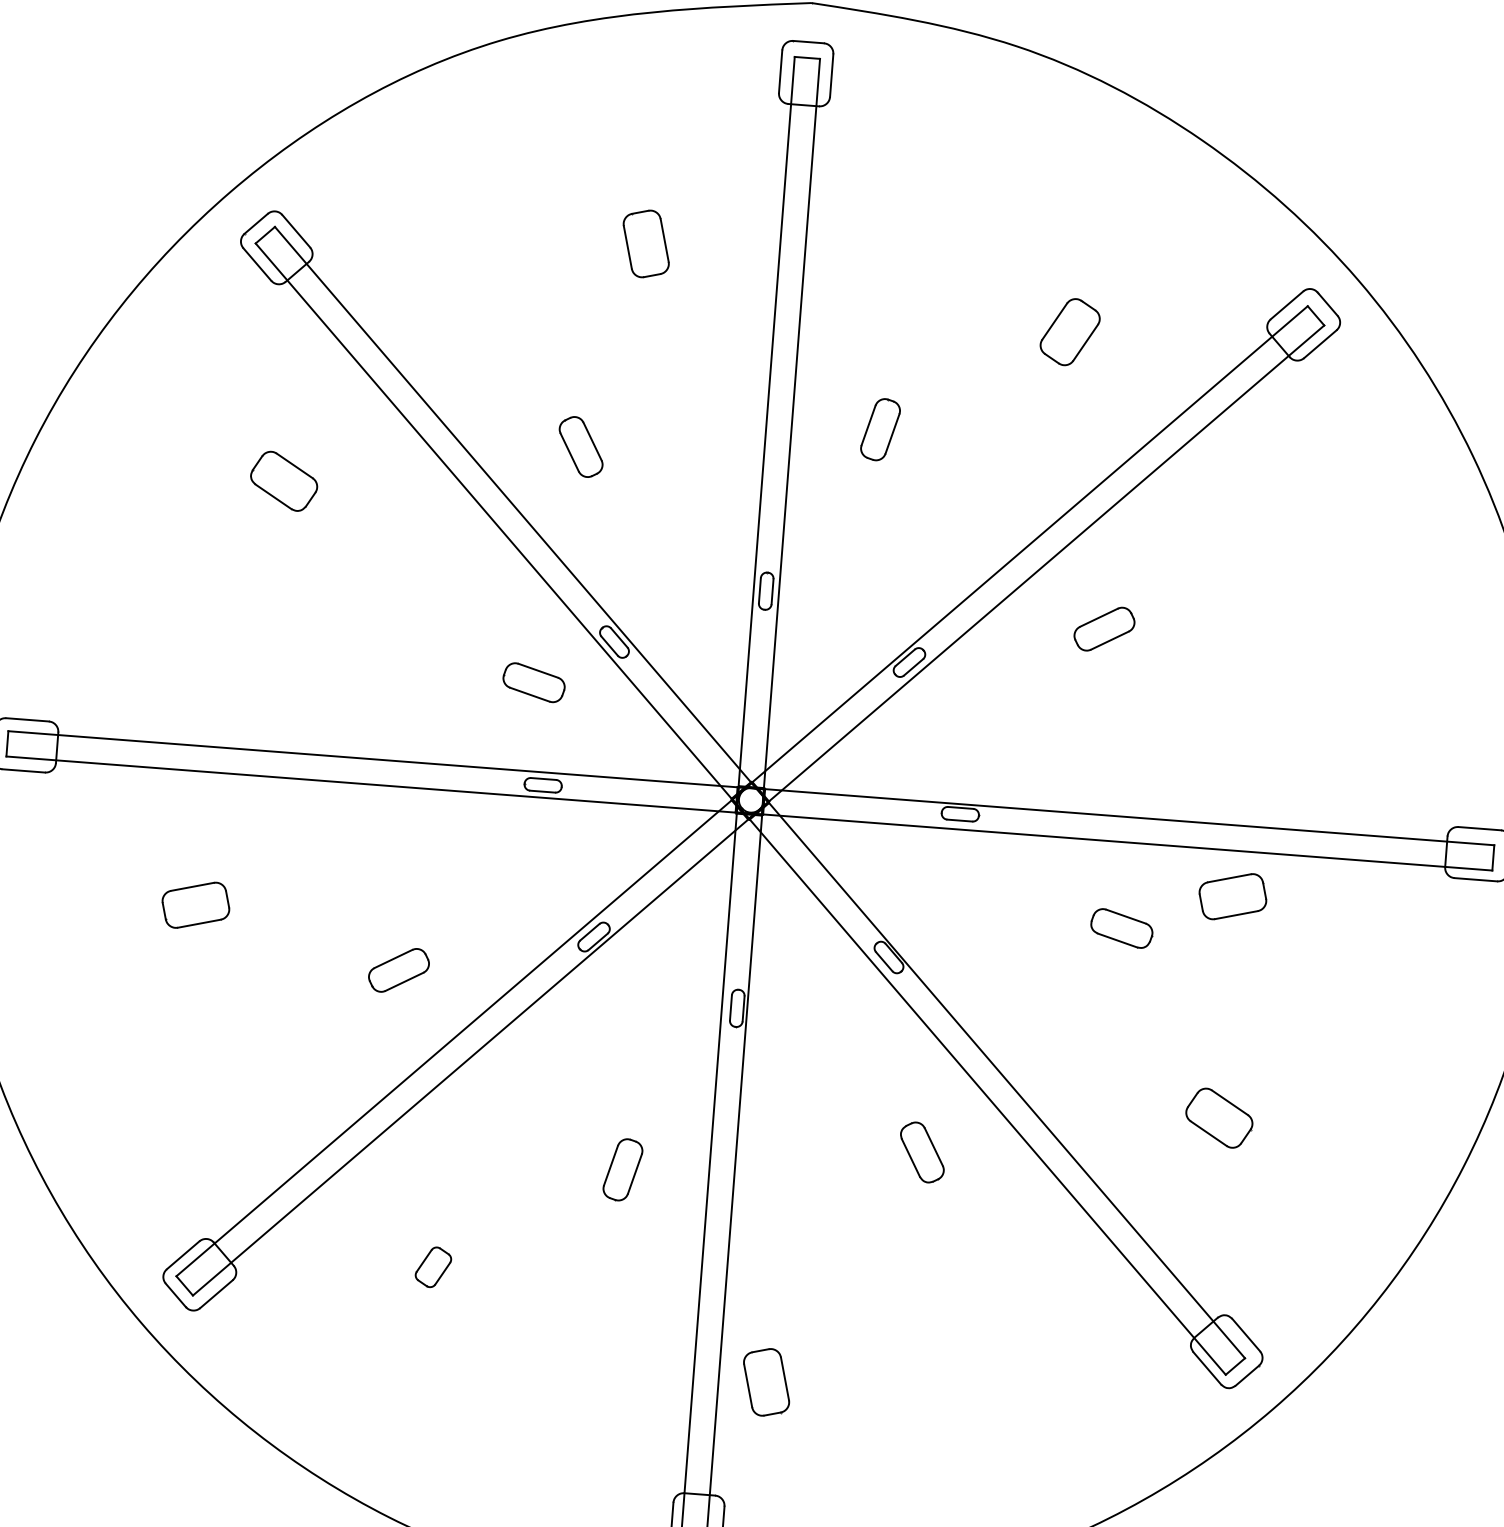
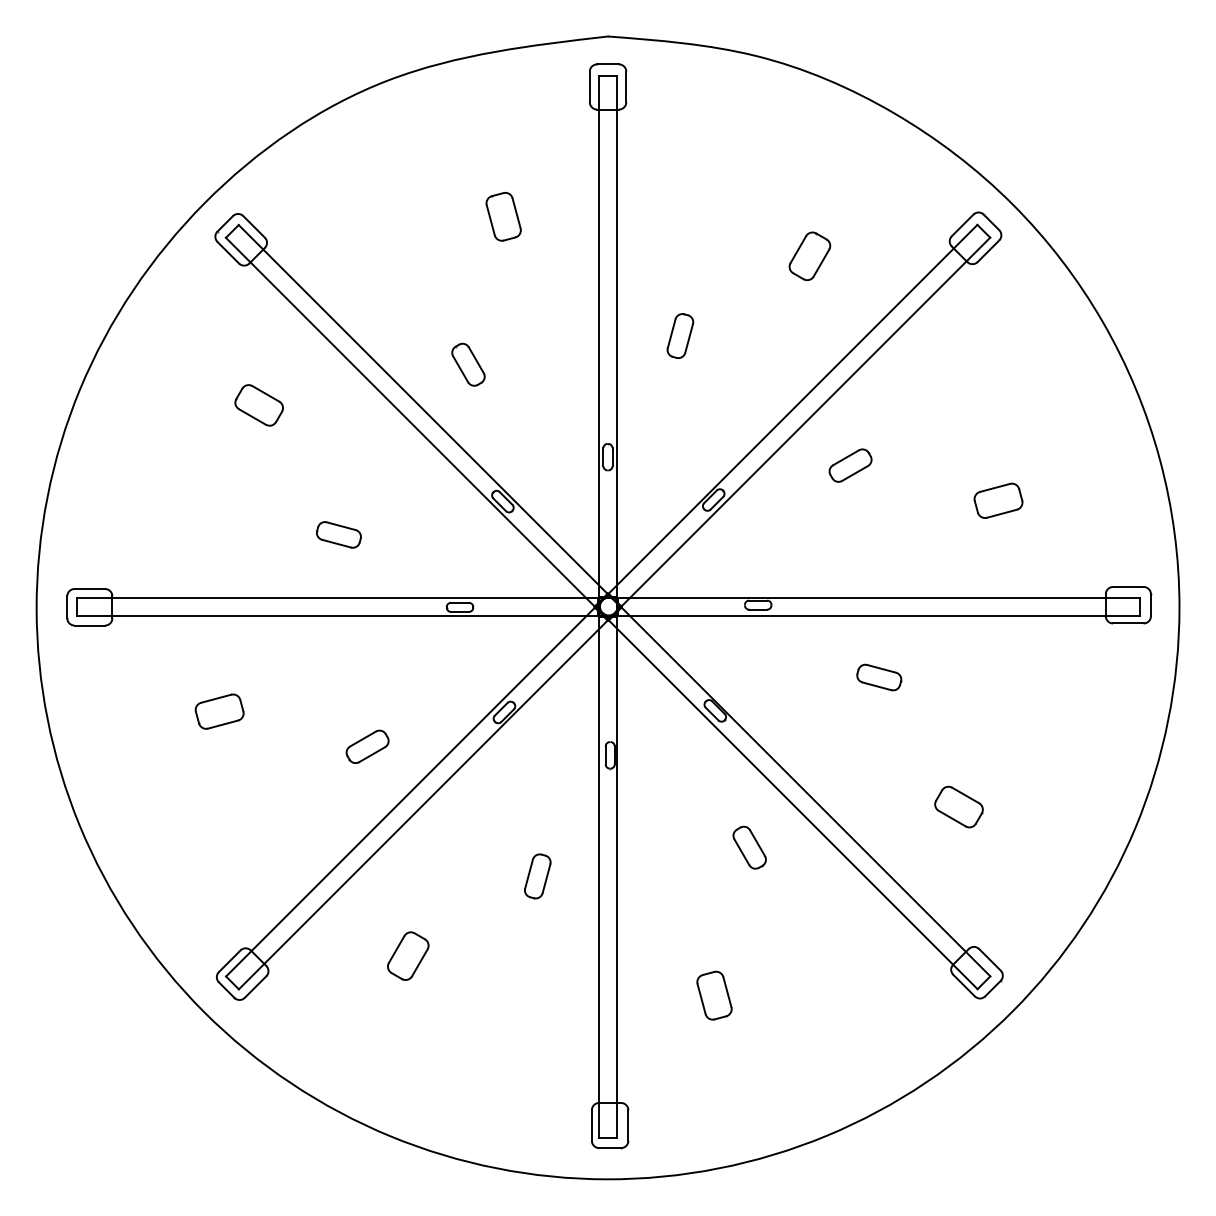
part: (533, 682) -> (338, 534), moved
part: (1232, 896) -> (998, 500), moved
part: (433, 1266) -> (408, 955), size x1.67
part: (766, 1382) -> (714, 995), moved

